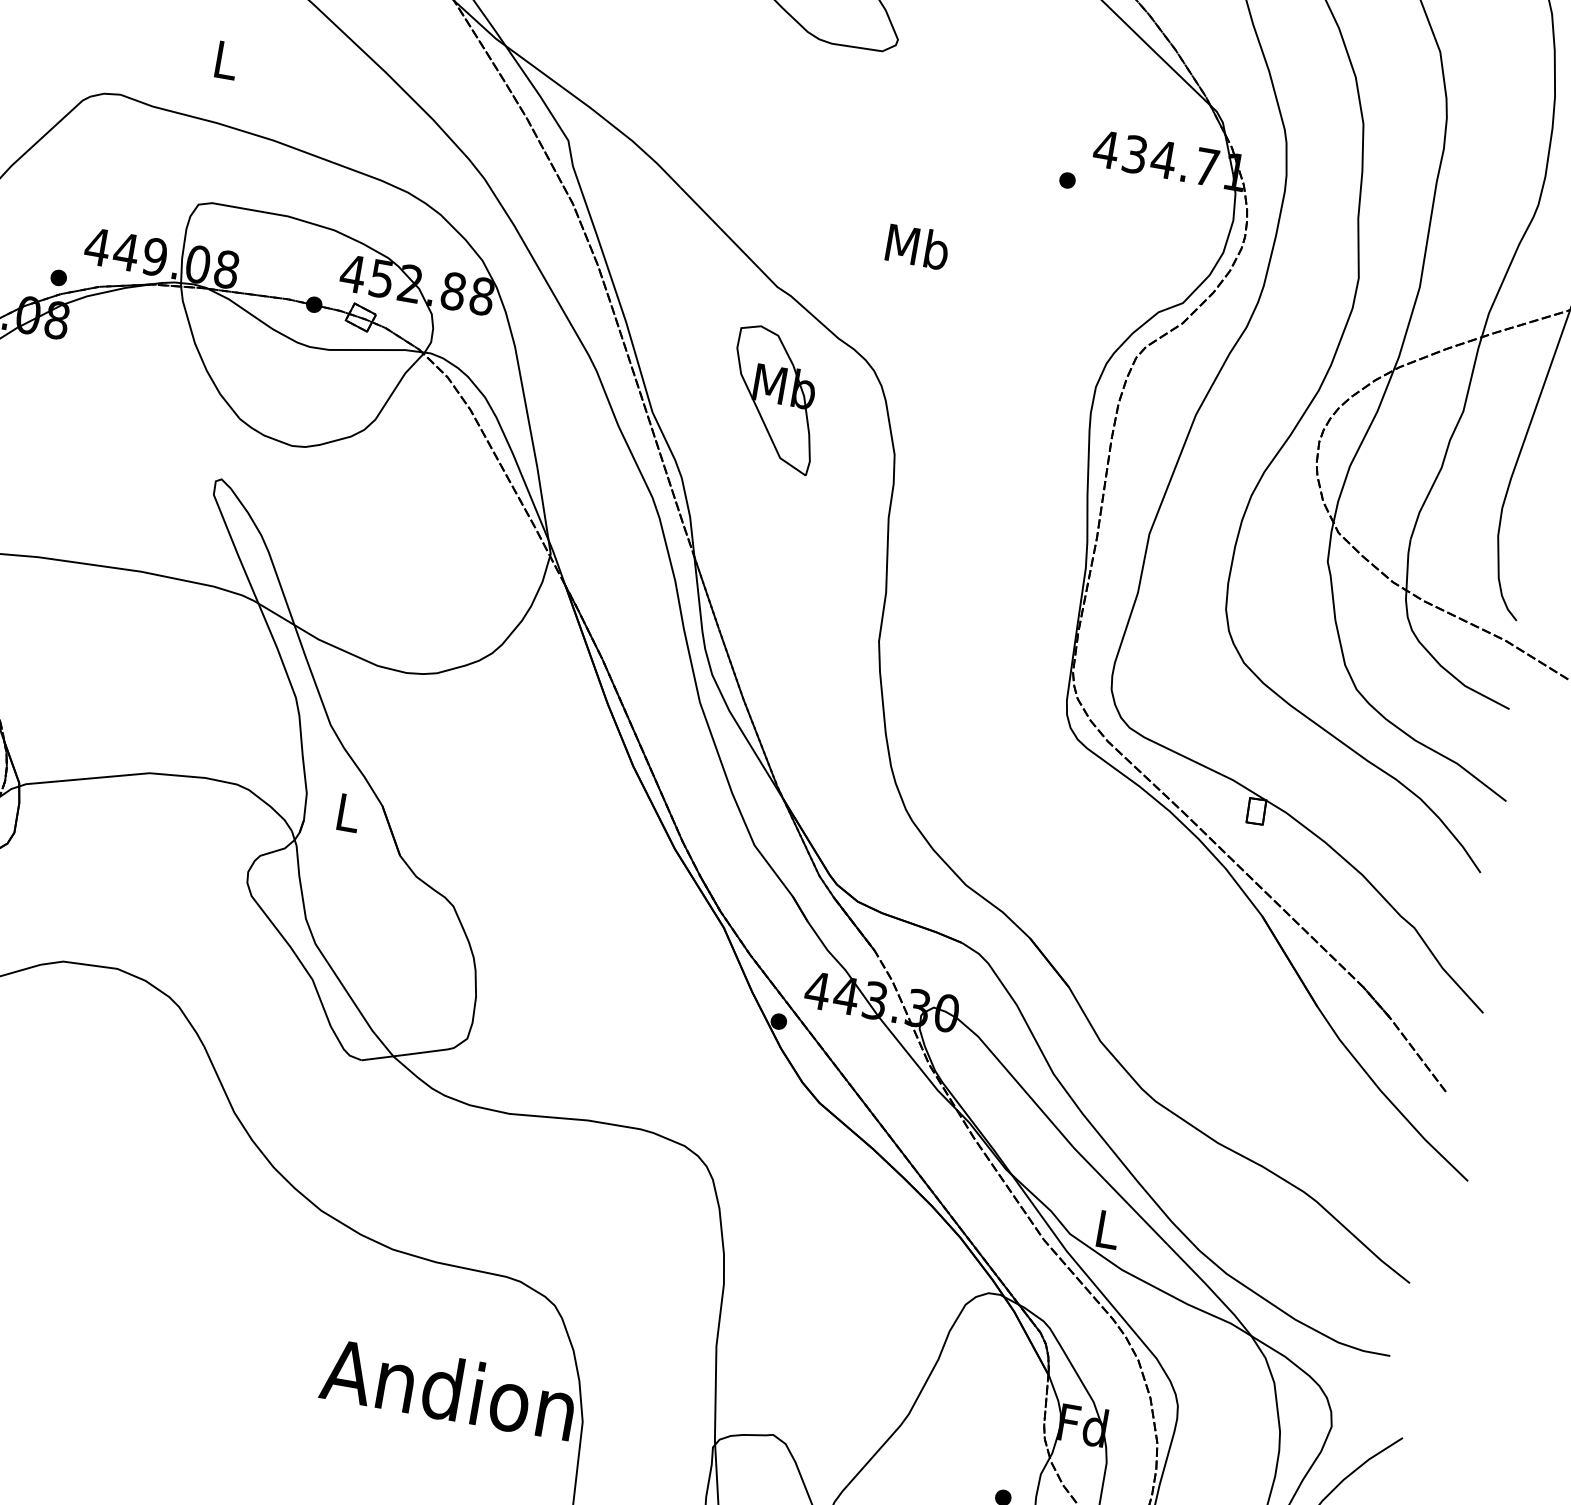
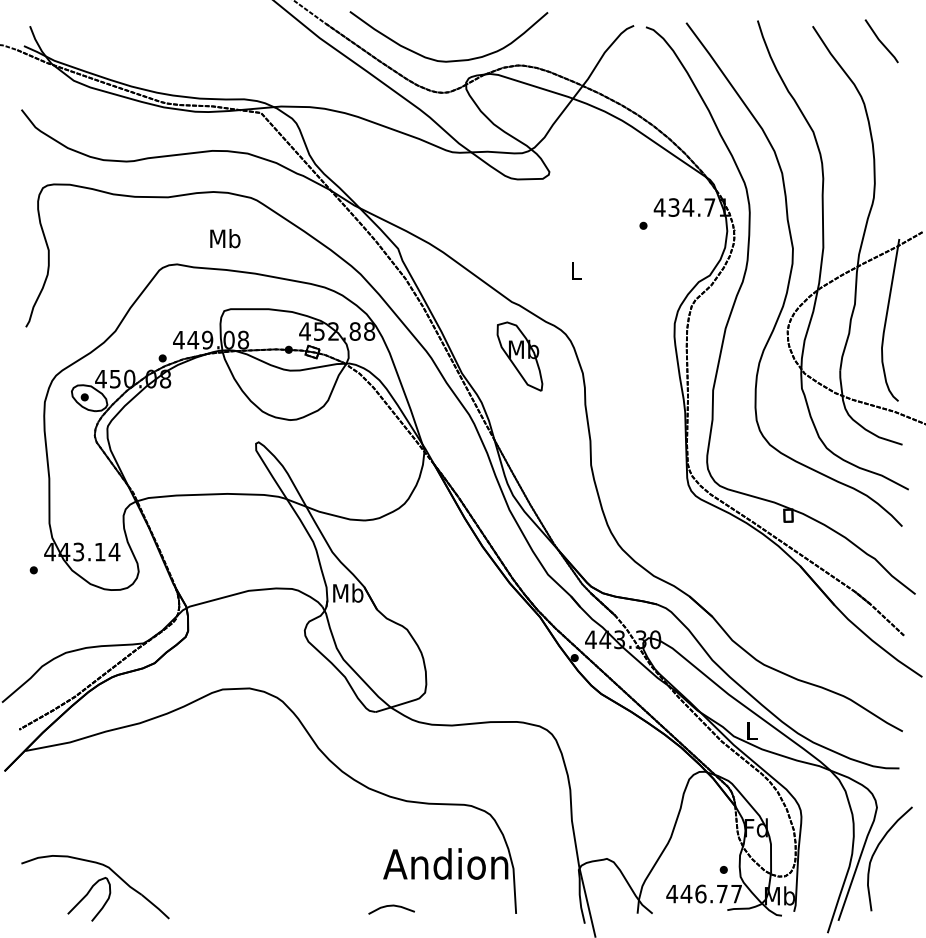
text: (226, 59) -> (225, 238), L -> Mb
text: (917, 246) -> (576, 270), Mb -> L
text: (348, 811) -> (348, 592), L -> Mb
curve: (325, 1454) -> (391, 906), added

